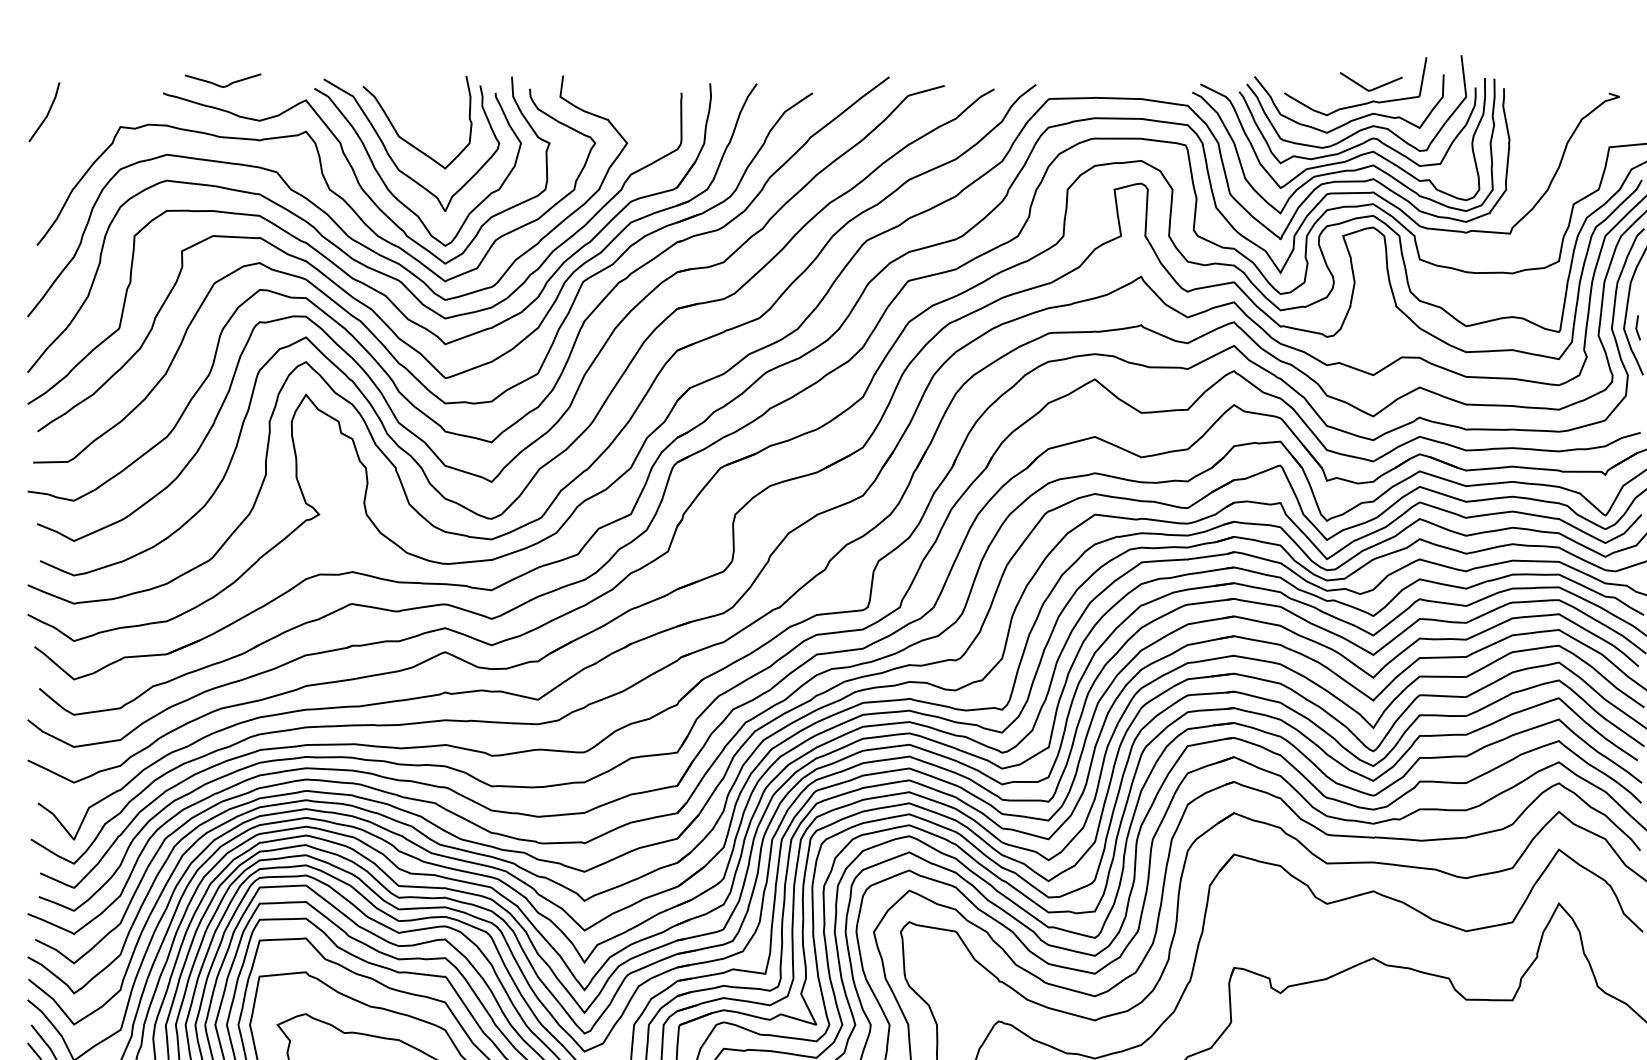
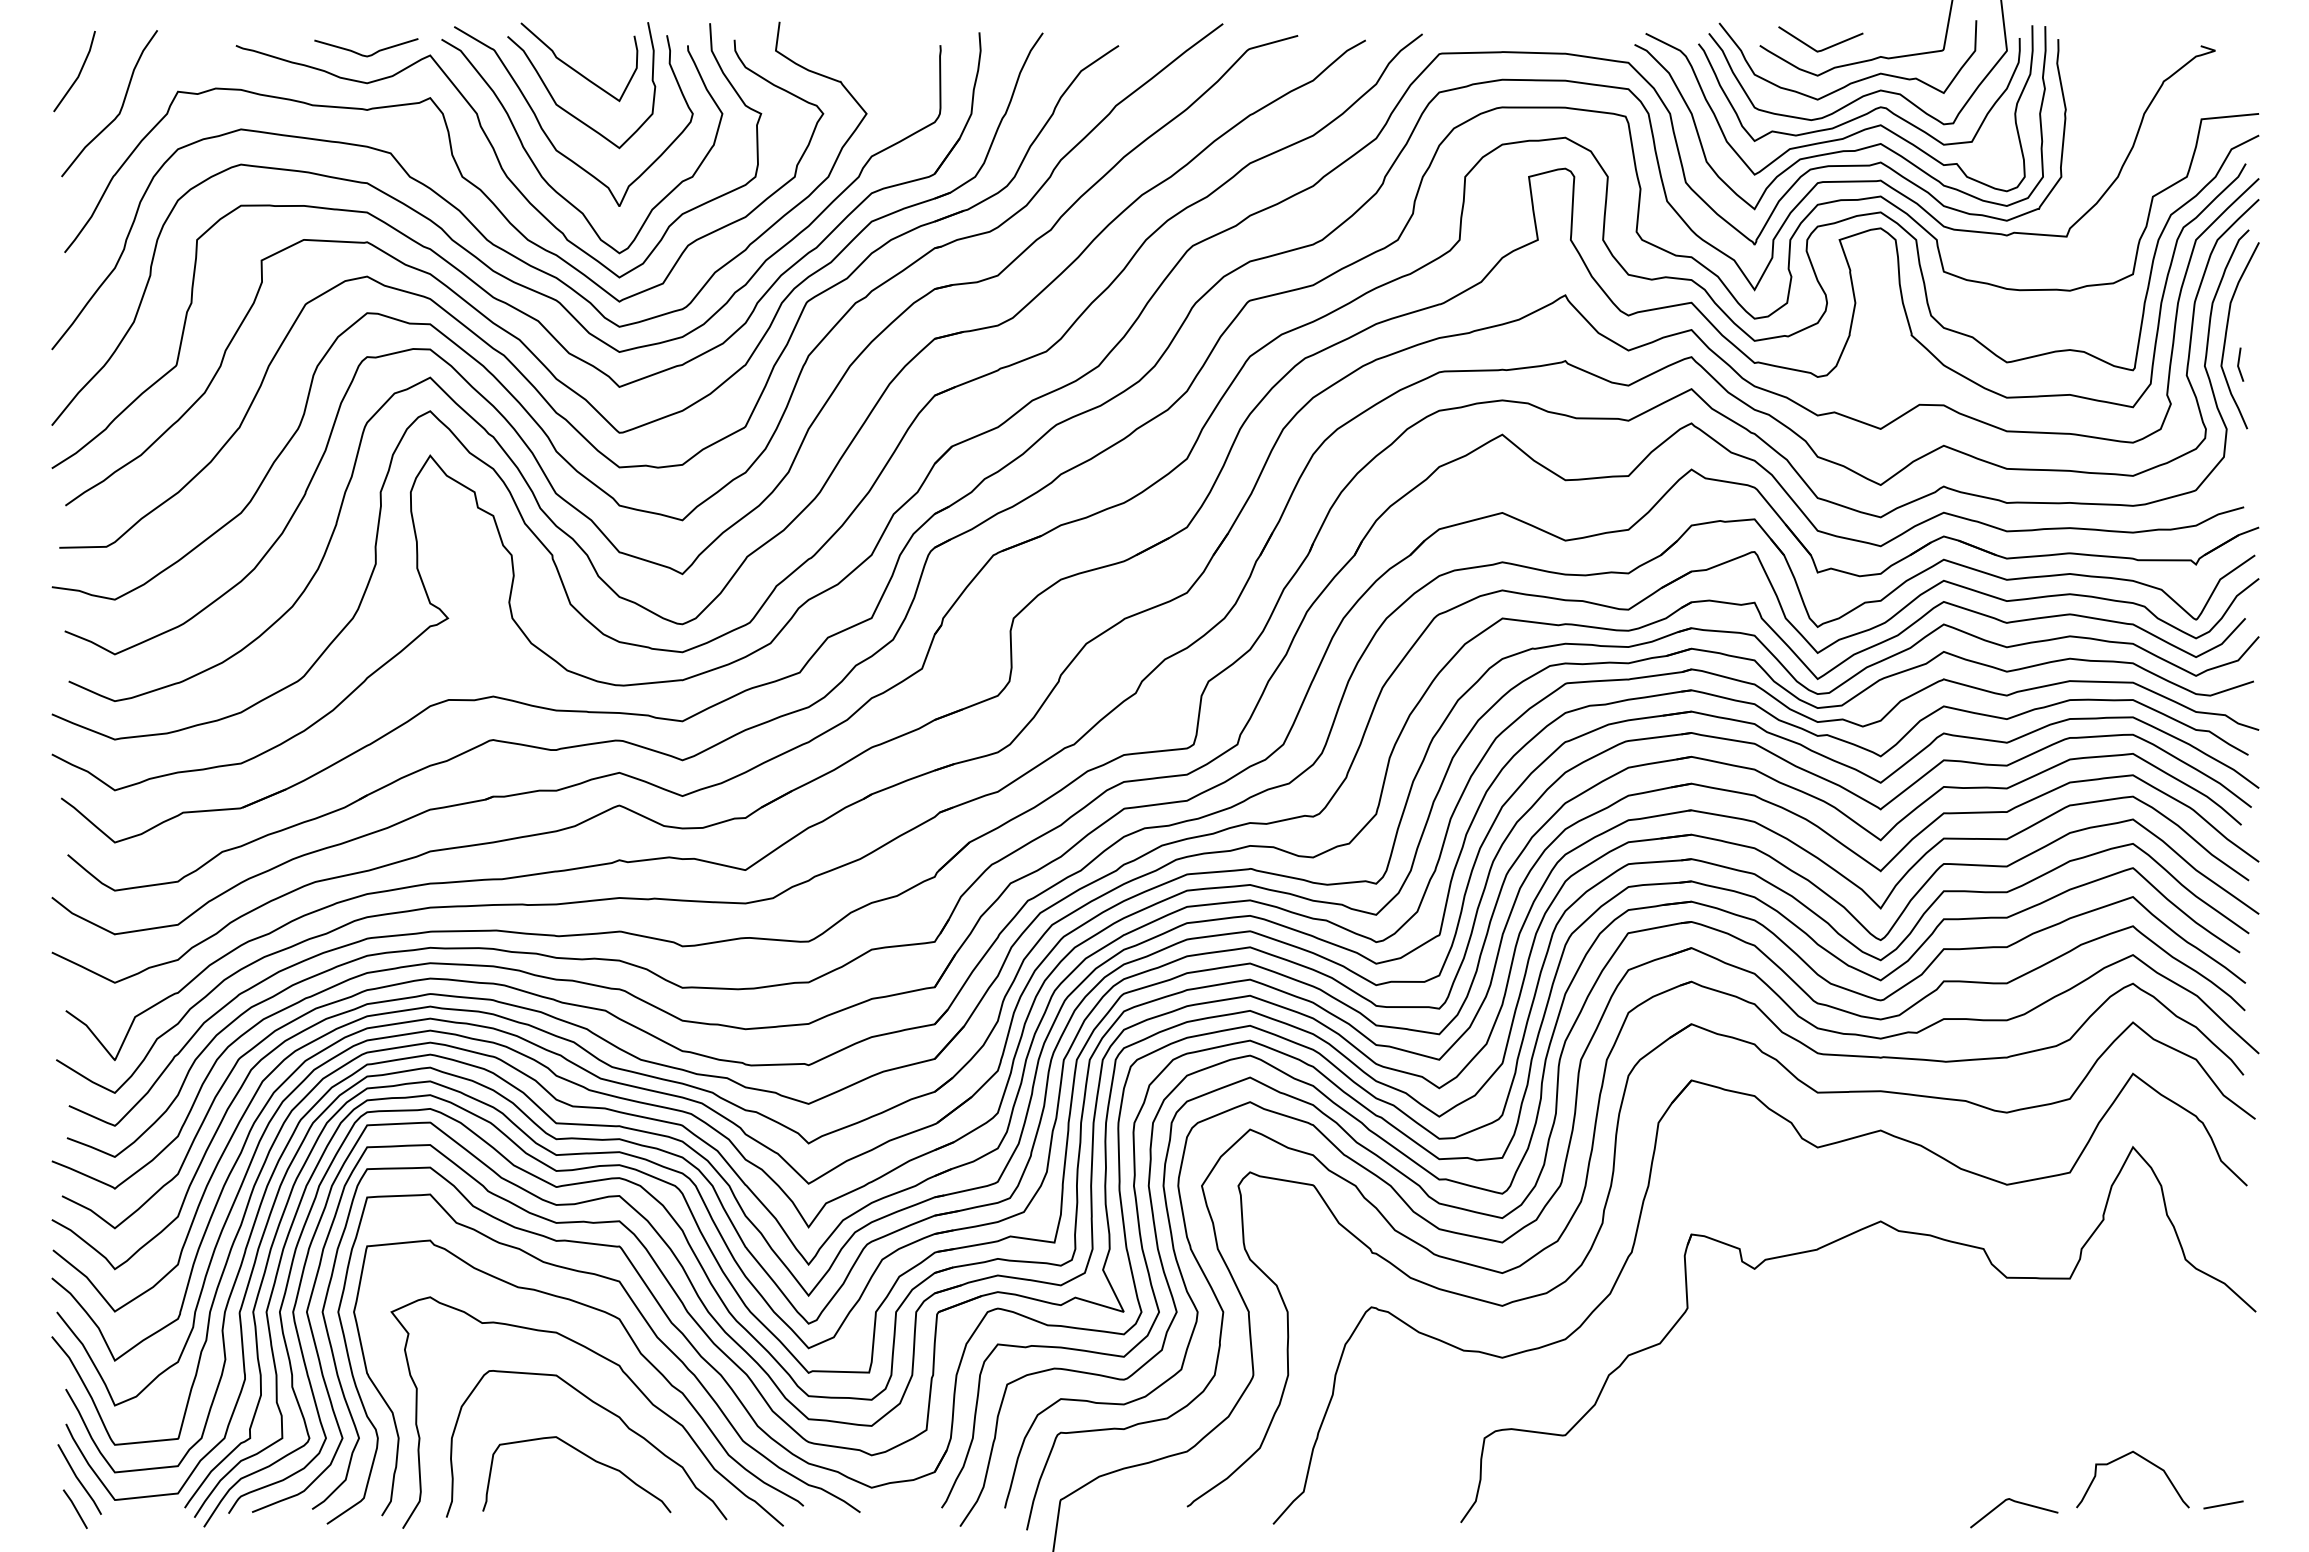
curve: (220, 85) -> (363, 54), moved
curve: (1373, 88) -> (1823, 48), moved
curve: (412, 110) -> (575, 69), added
curve: (78, 139) -> (120, 108), added

